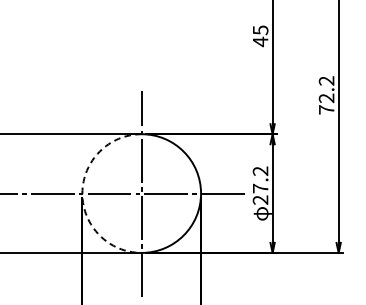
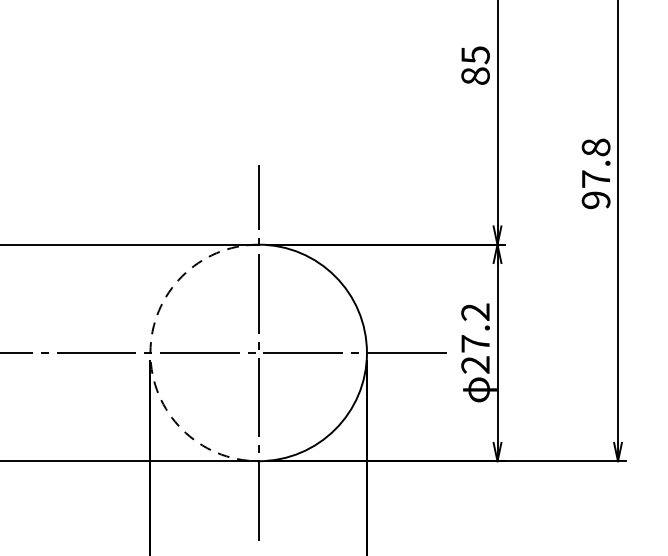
text: (260, 41) -> (475, 75), 45 -> 85
text: (326, 95) -> (595, 174), 72.2 -> 97.8

